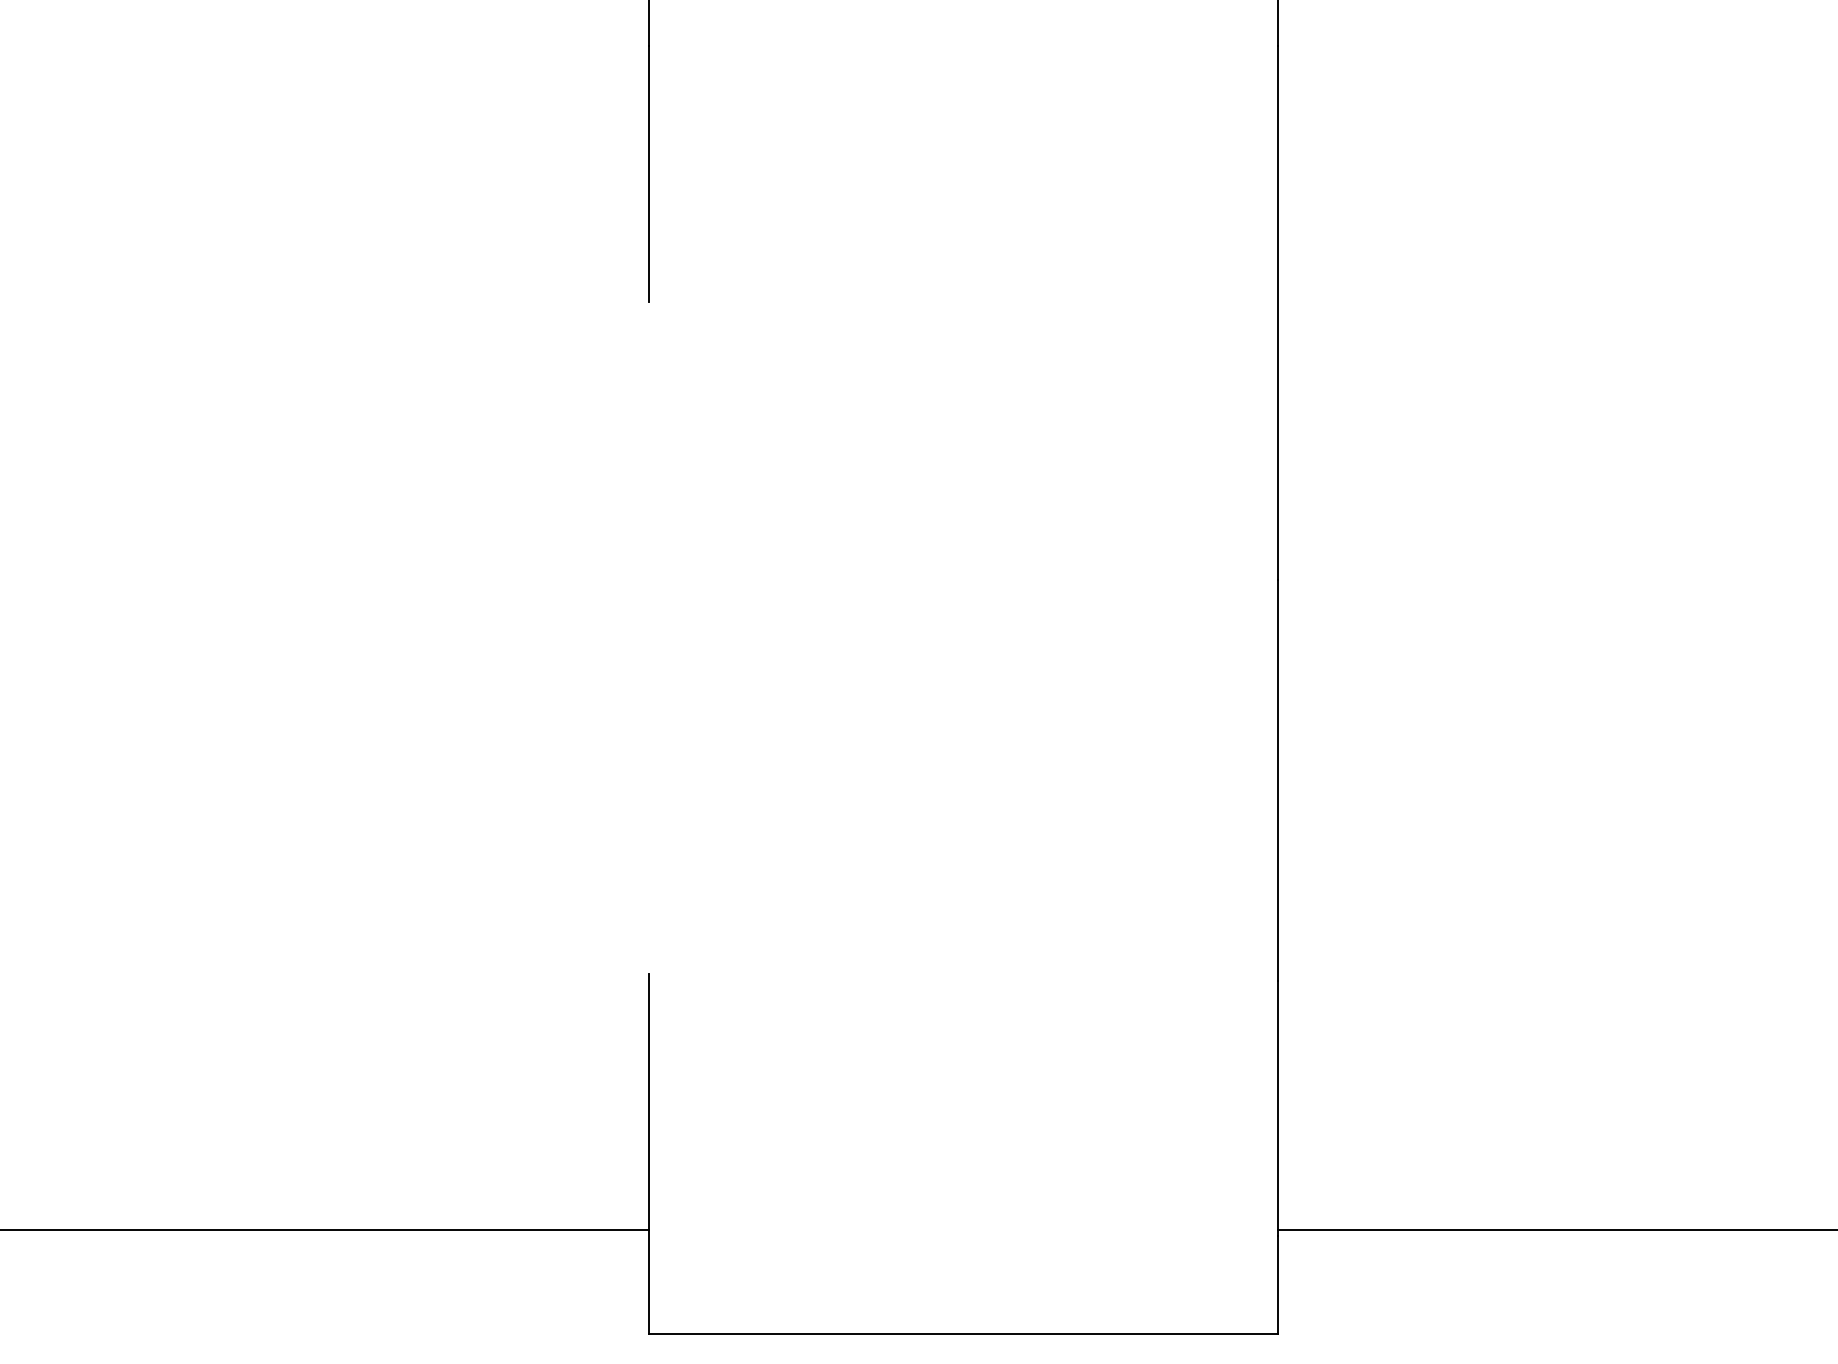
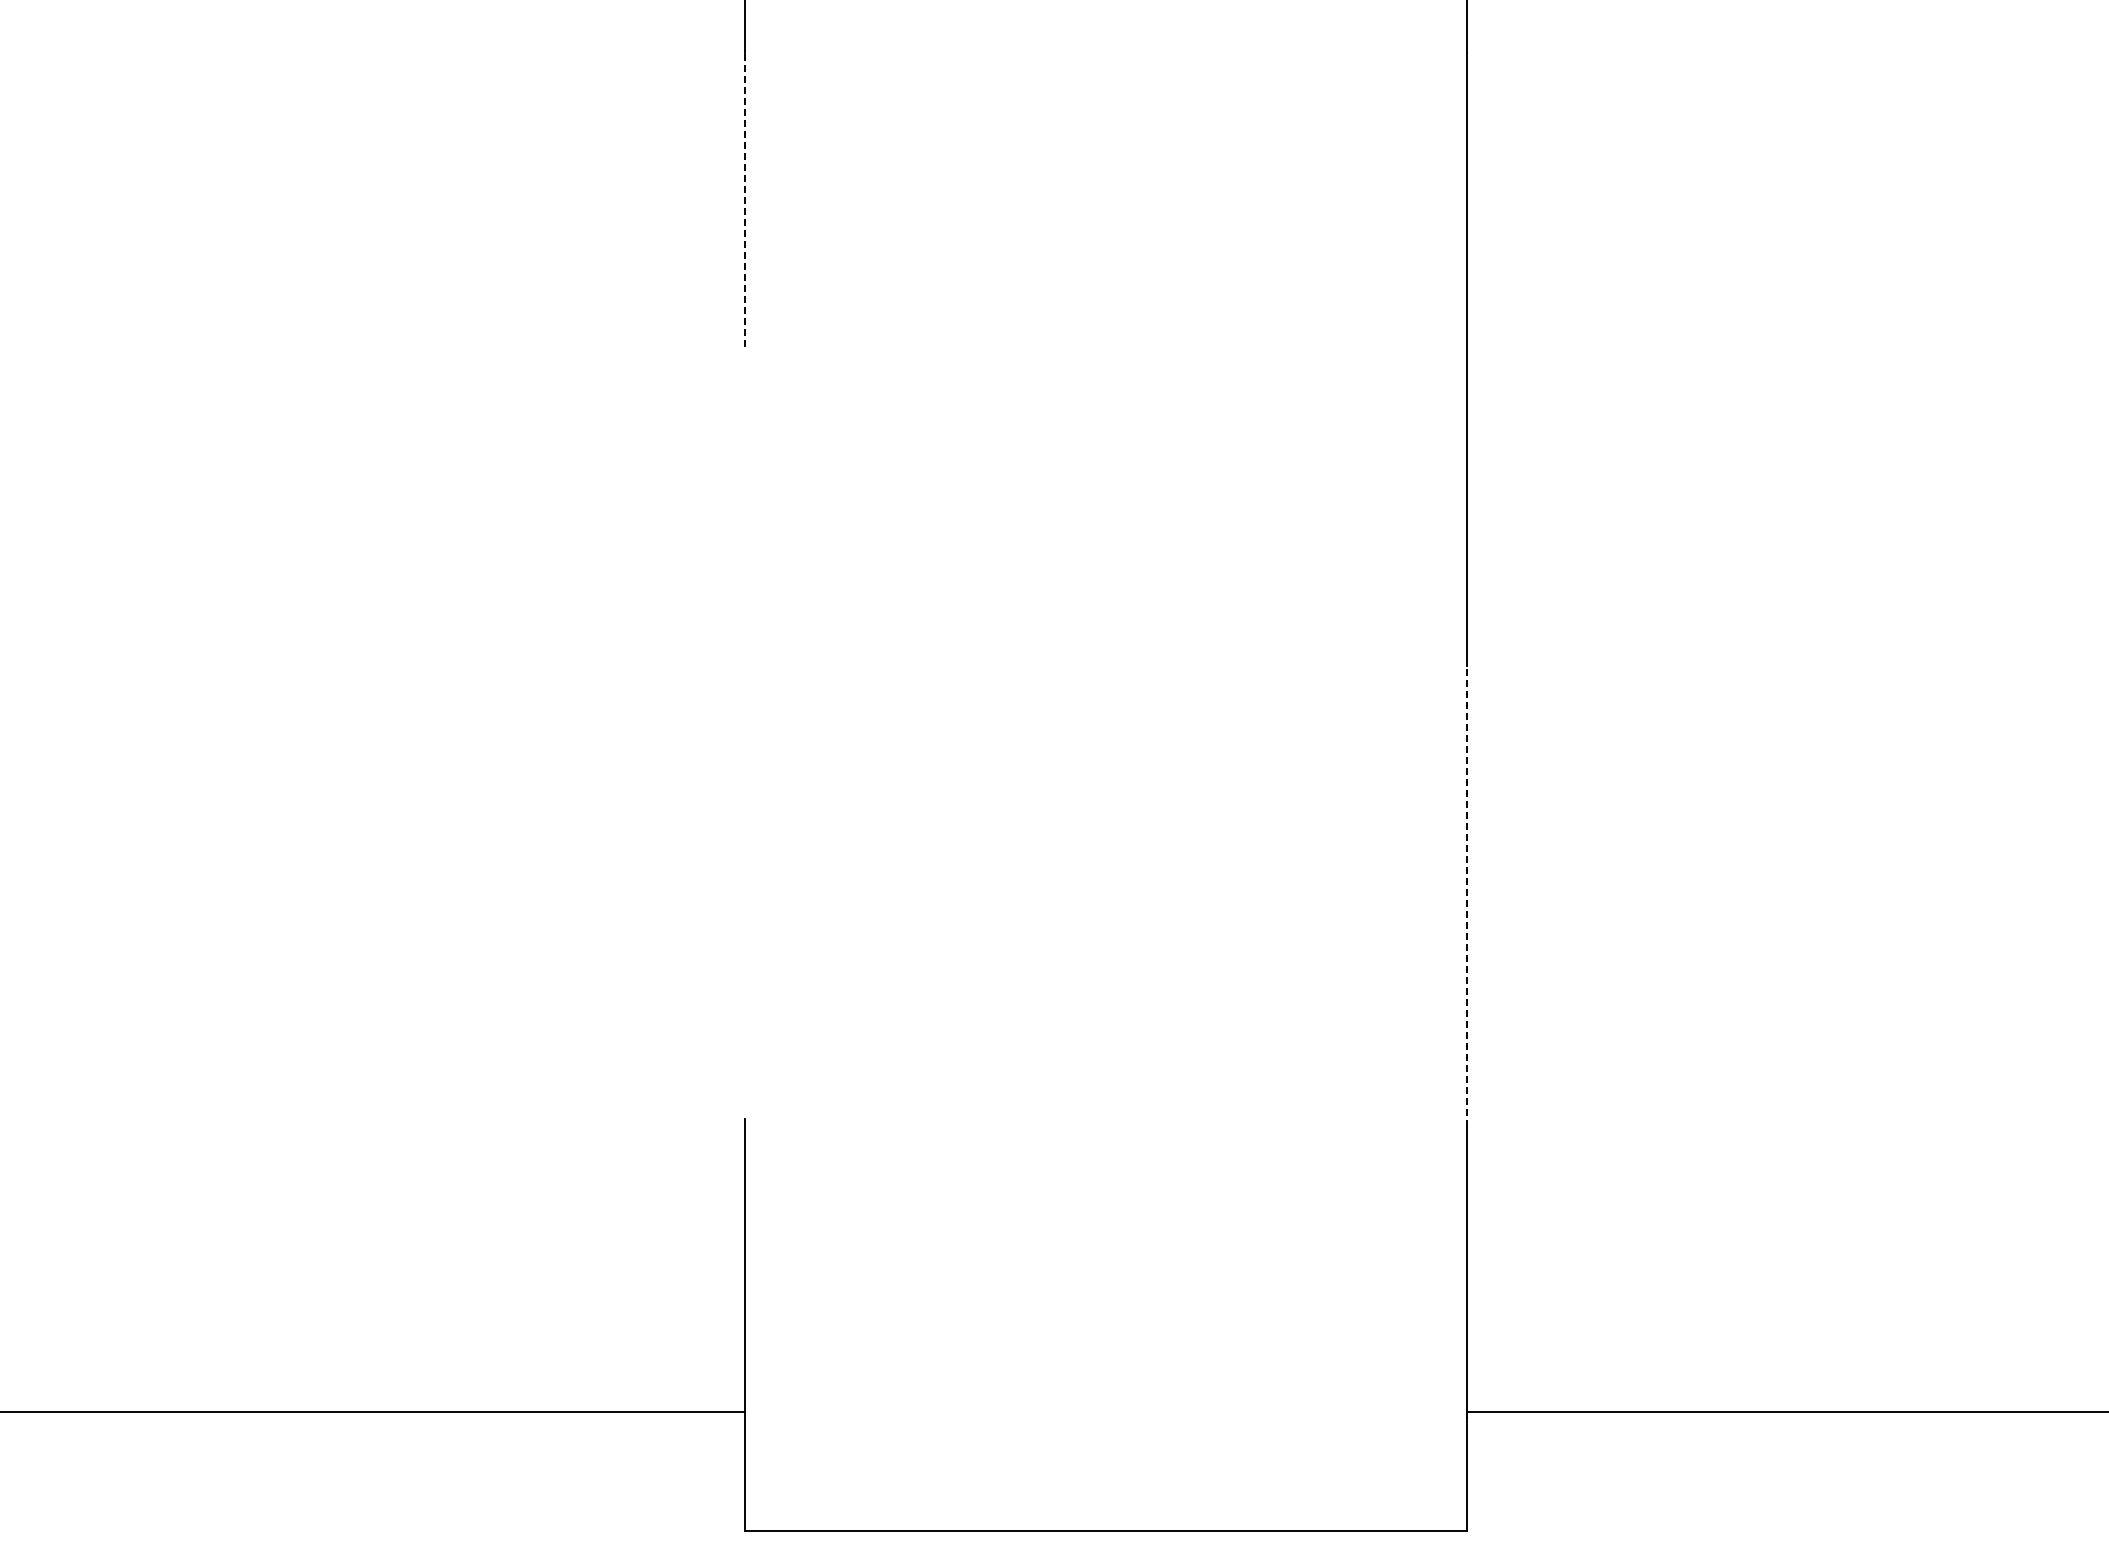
line: (648, 174) -> (744, 200), solid -> dashed
line: (1277, 780) -> (1466, 895), solid -> dashed

